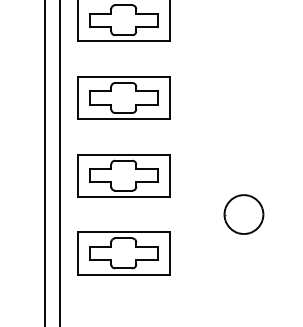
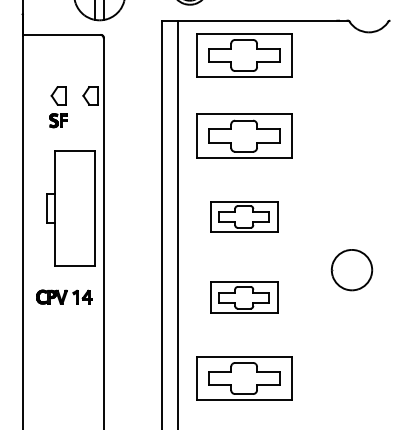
part: (124, 97) -> (244, 216), size x0.7
part: (124, 175) -> (244, 297), size x0.7
part: (243, 214) -> (351, 270), moved

